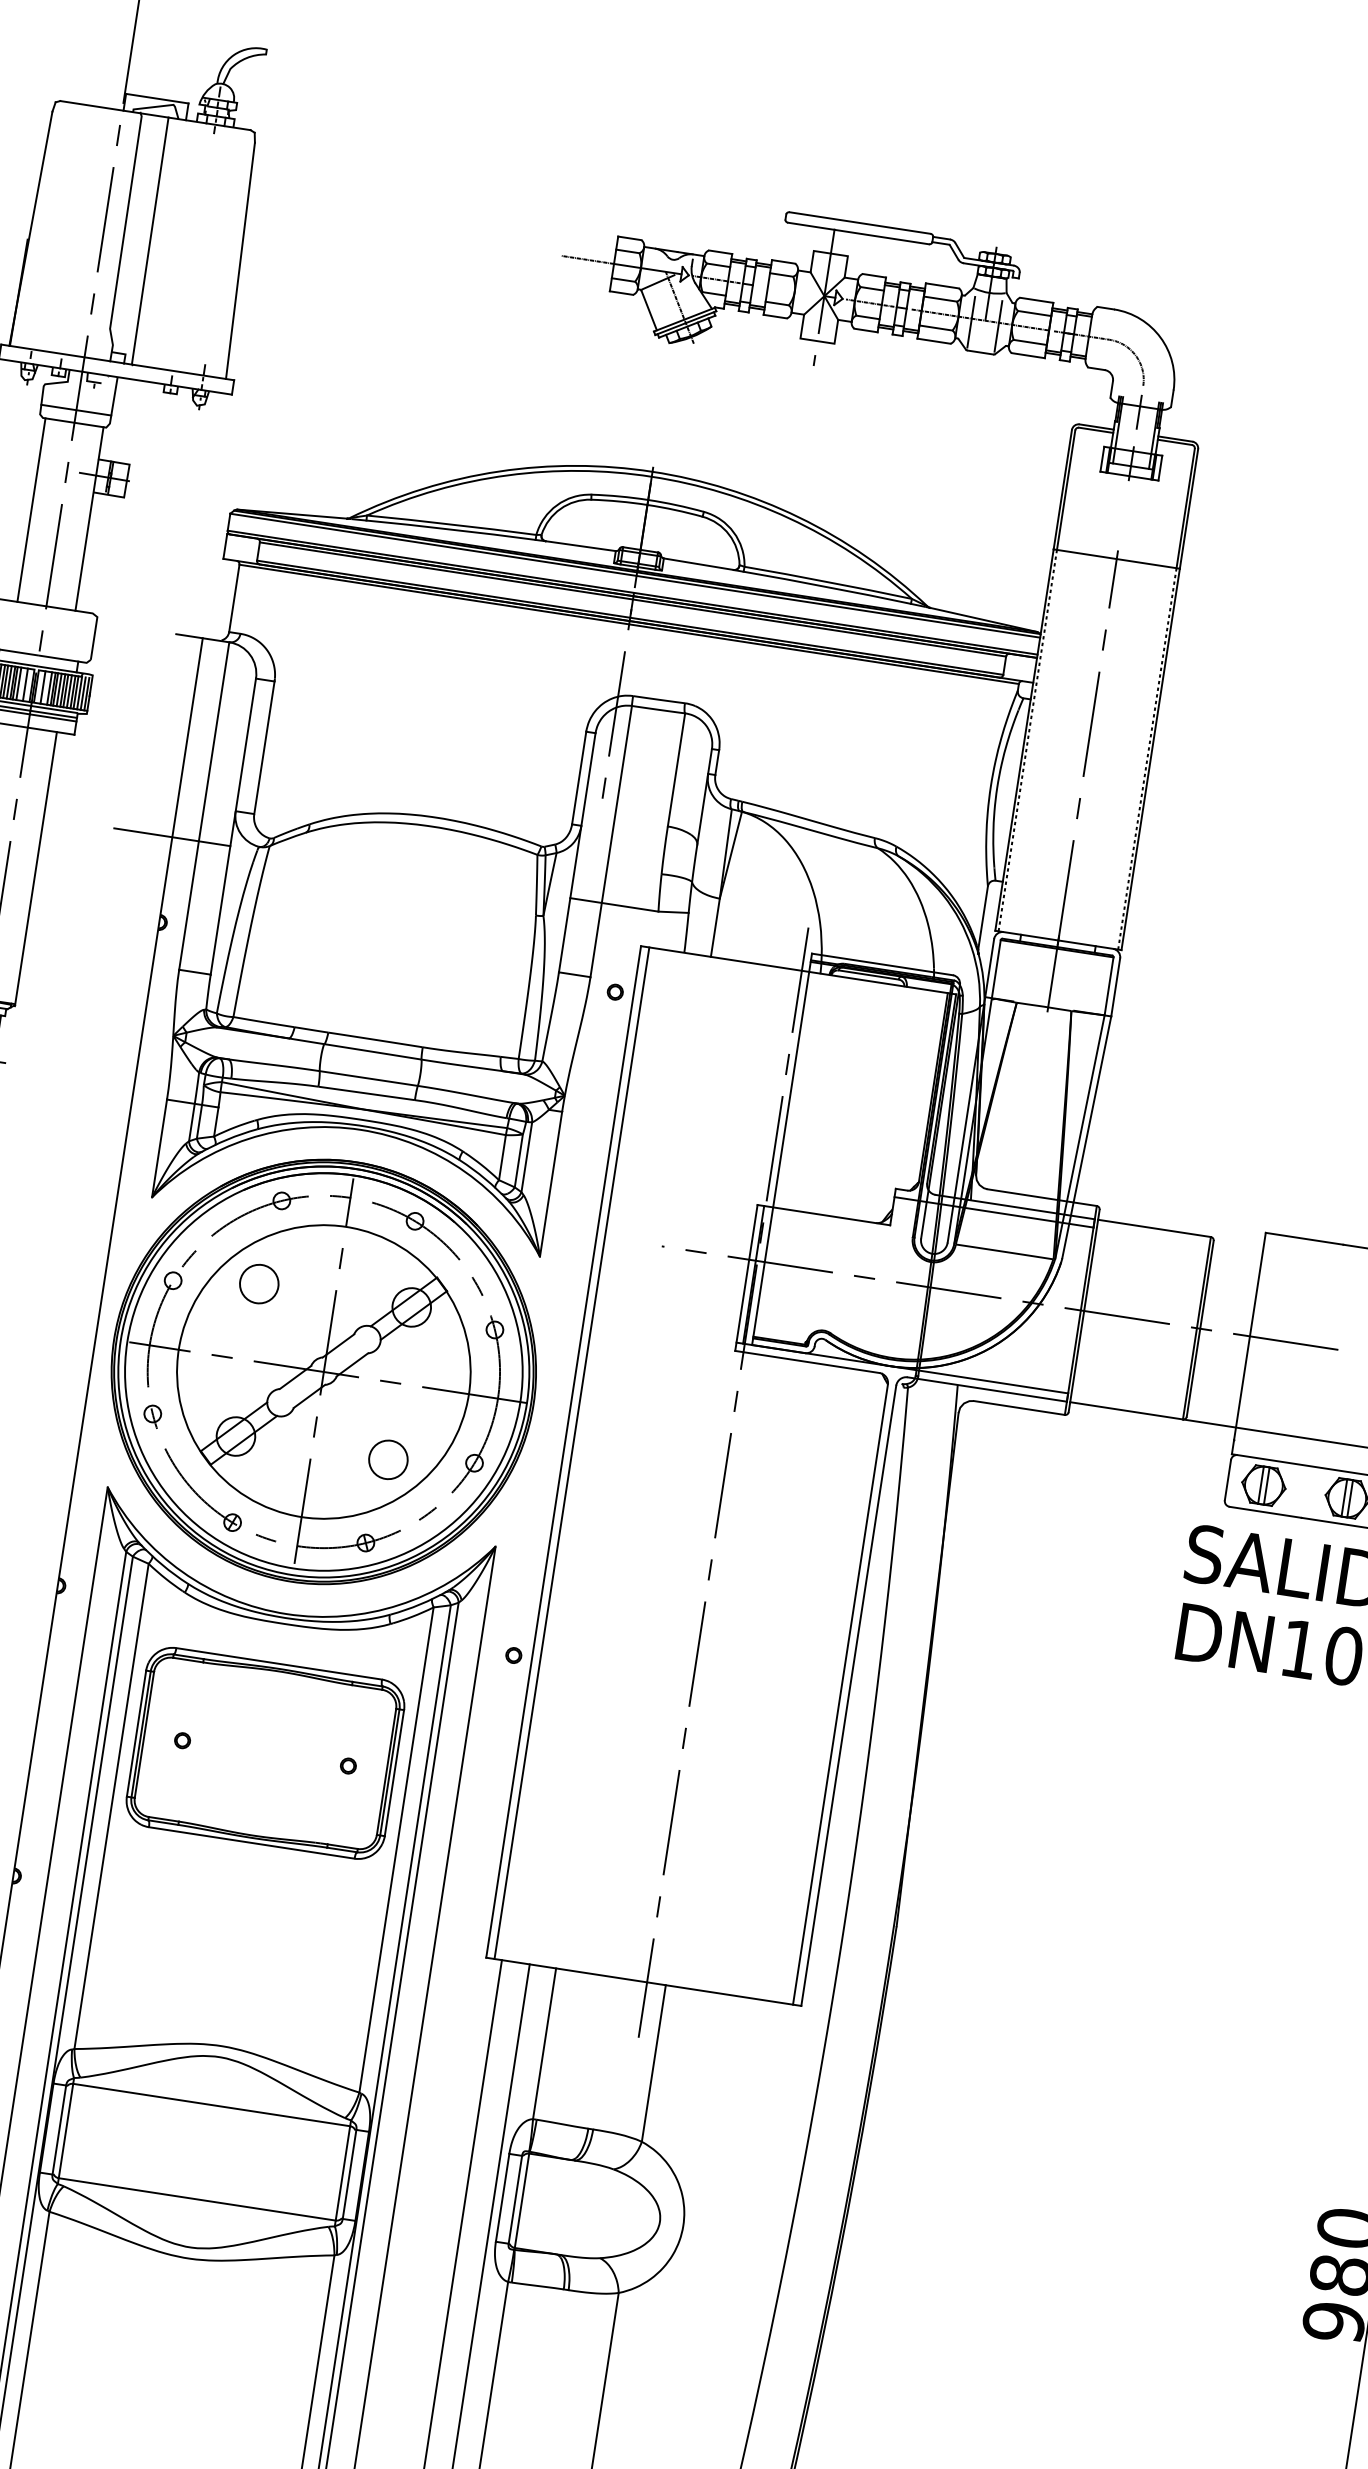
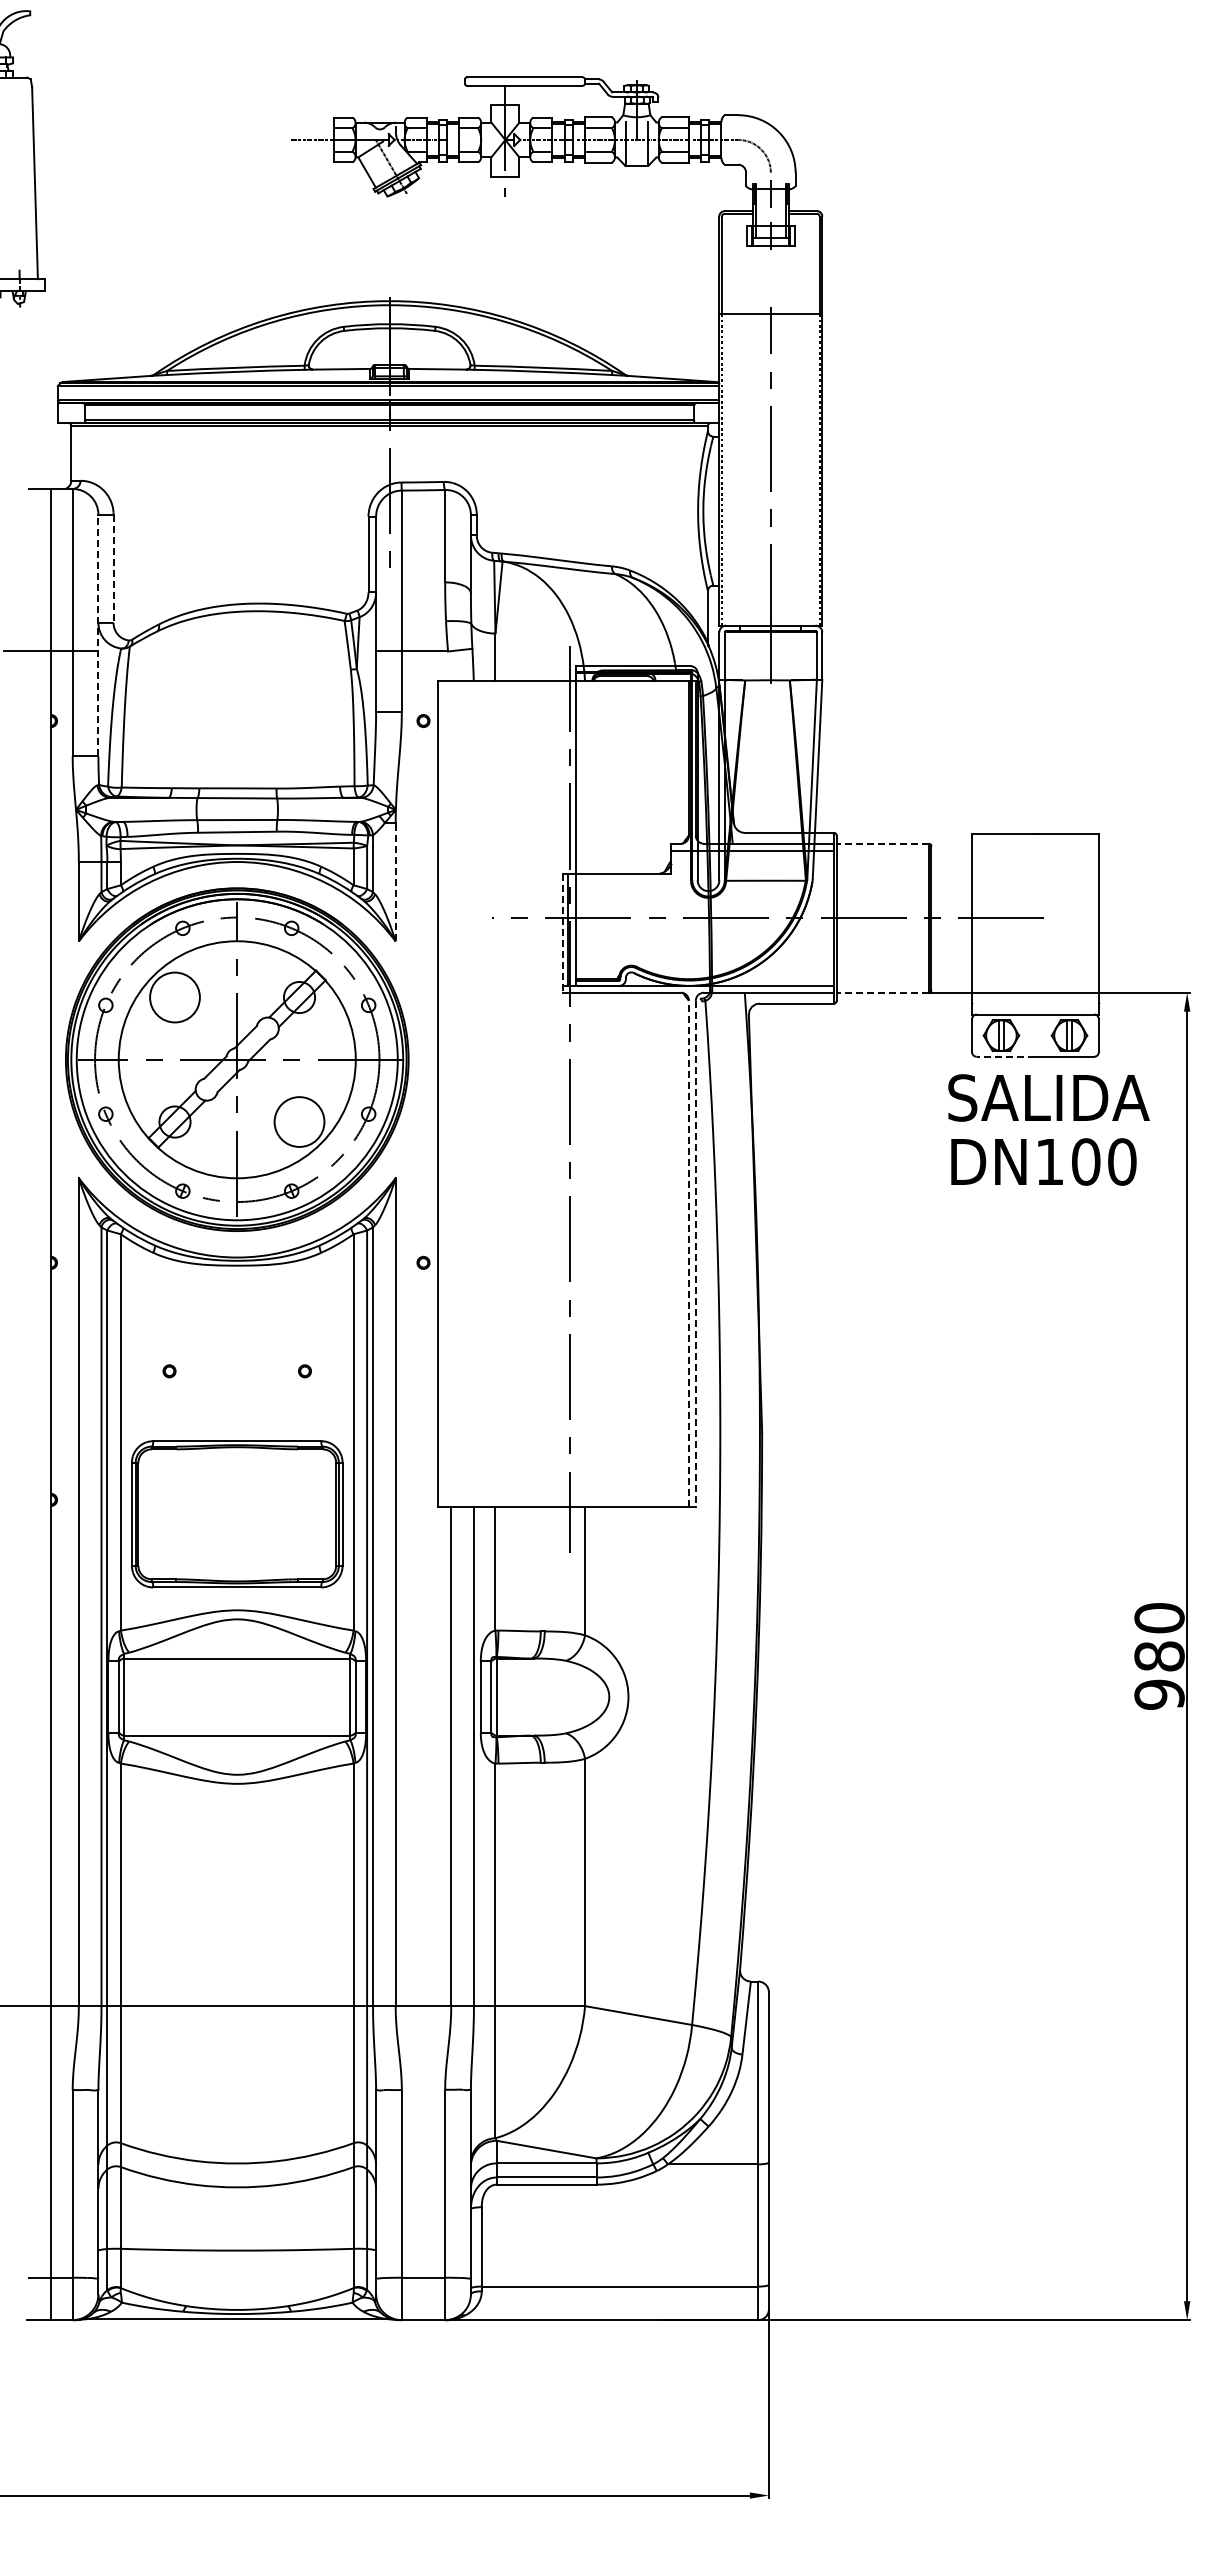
line: (264, 748) -> (113, 569), solid -> dashed
line: (233, 826) -> (98, 635), solid -> dashed
line: (550, 1183) -> (395, 881), solid -> dashed
line: (1154, 1228) -> (882, 843), solid -> dashed
line: (746, 1278) -> (563, 933), solid -> dashed
circle: (258, 1283) -> (174, 997), size x1.6
line: (1126, 1410) -> (882, 992), solid -> dashed
line: (572, 1453) -> (445, 1094), removed
circle: (388, 1459) -> (299, 1121), size x1.6
line: (1264, 1511) -> (1005, 1056), solid -> dashed
line: (841, 1693) -> (689, 1253), solid -> dashed
line: (848, 1696) -> (695, 1254), solid -> dashed
part: (265, 1753) -> (237, 1514), moved

